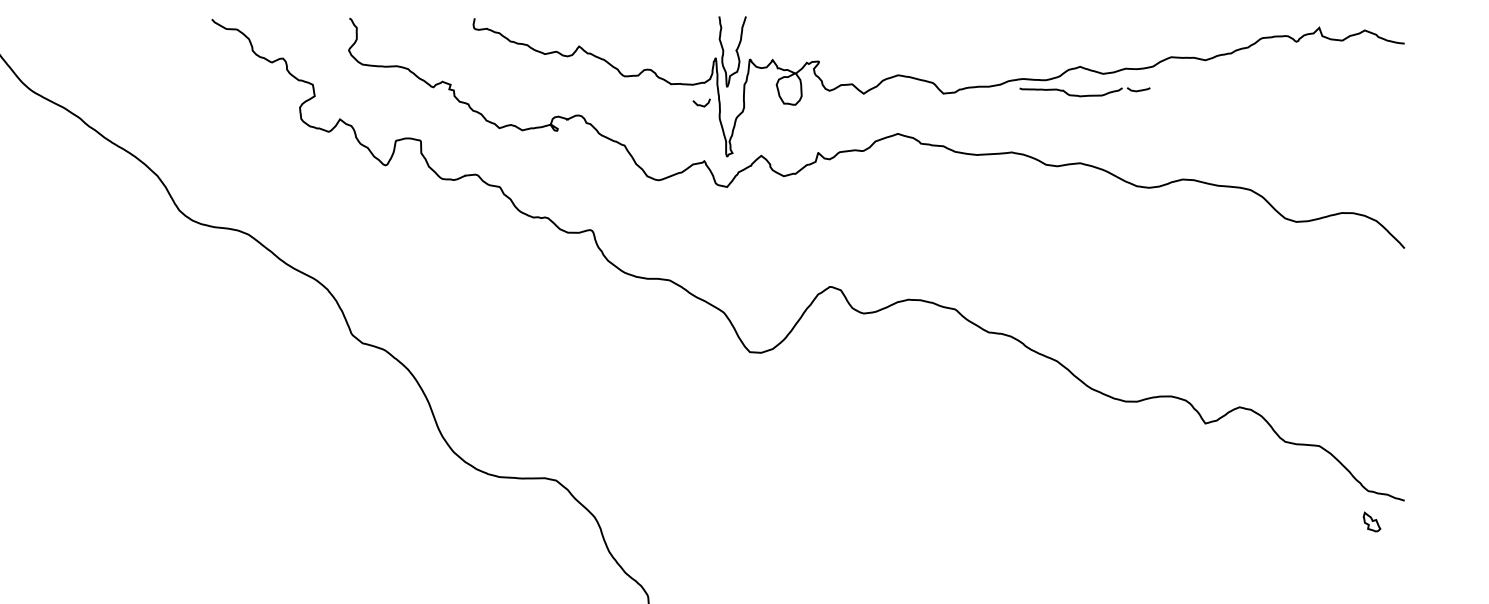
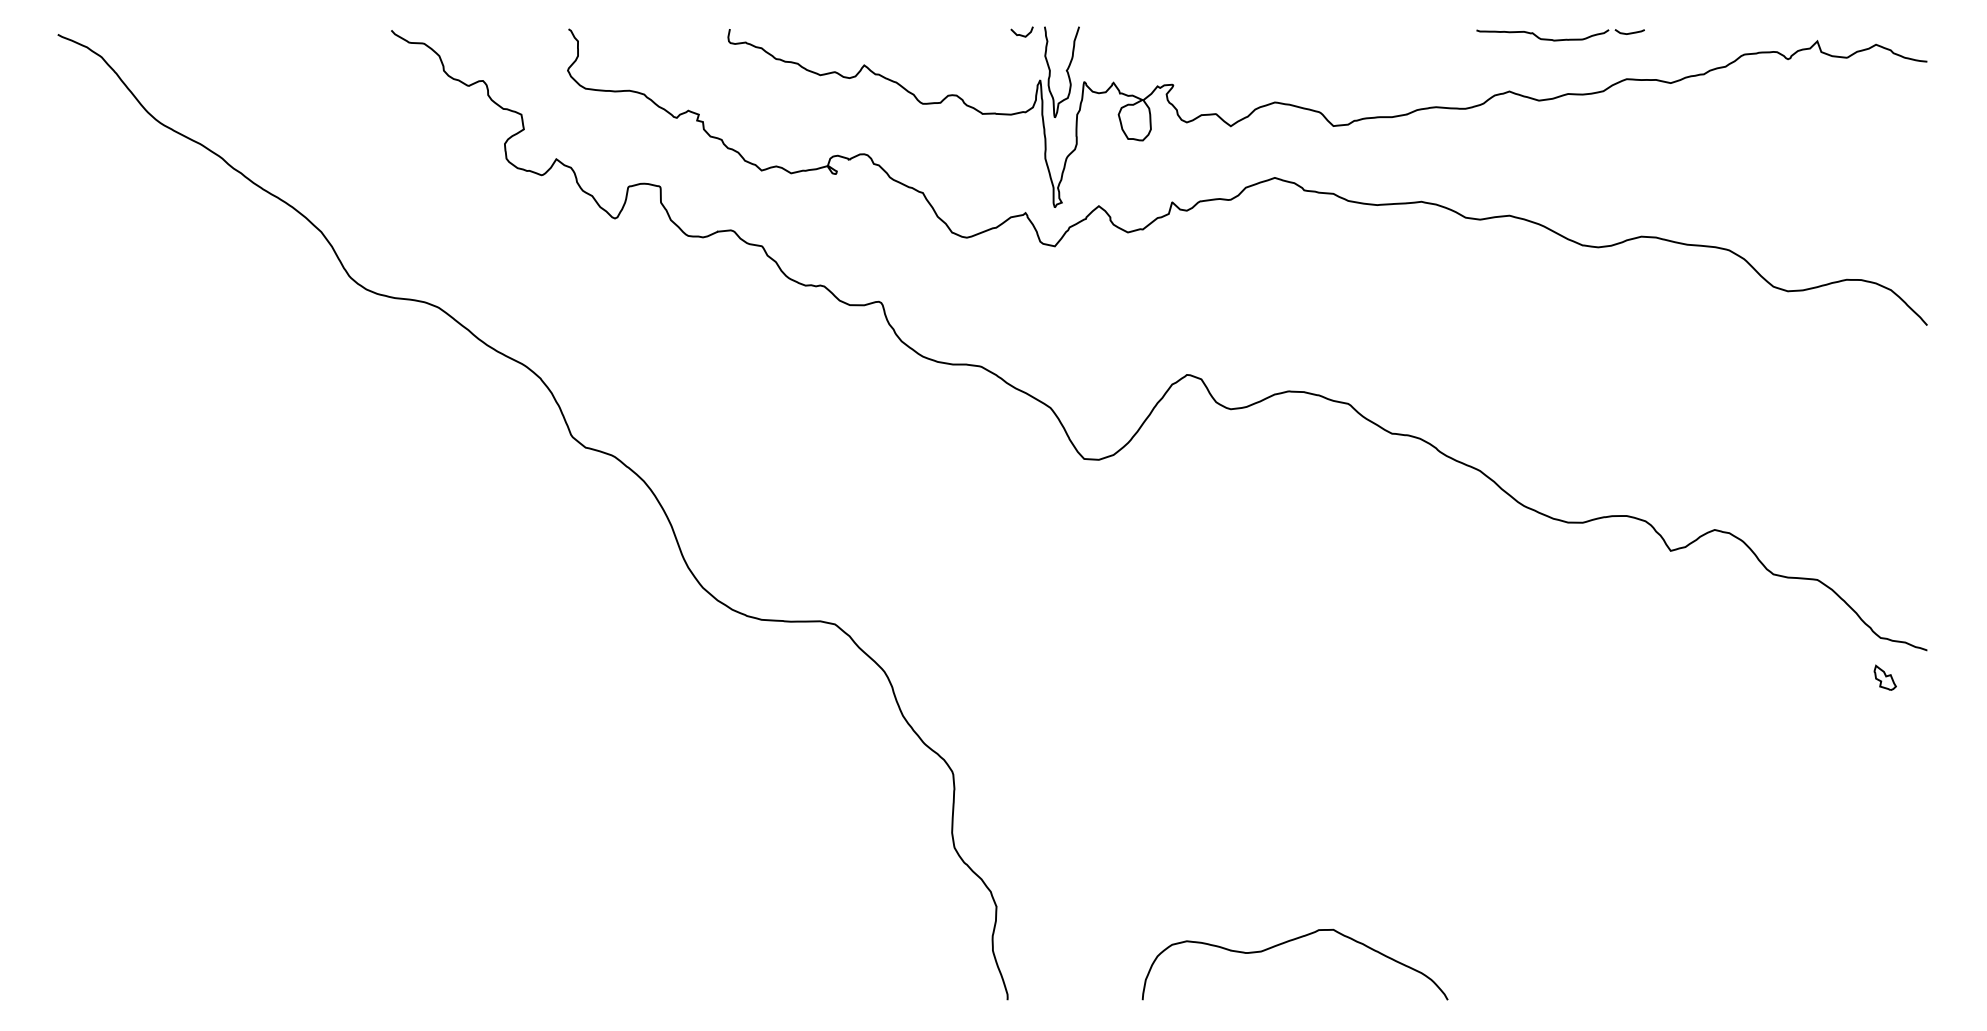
part: (1084, 92) -> (1560, 35), moved
curve: (701, 104) -> (1021, 34), moved

